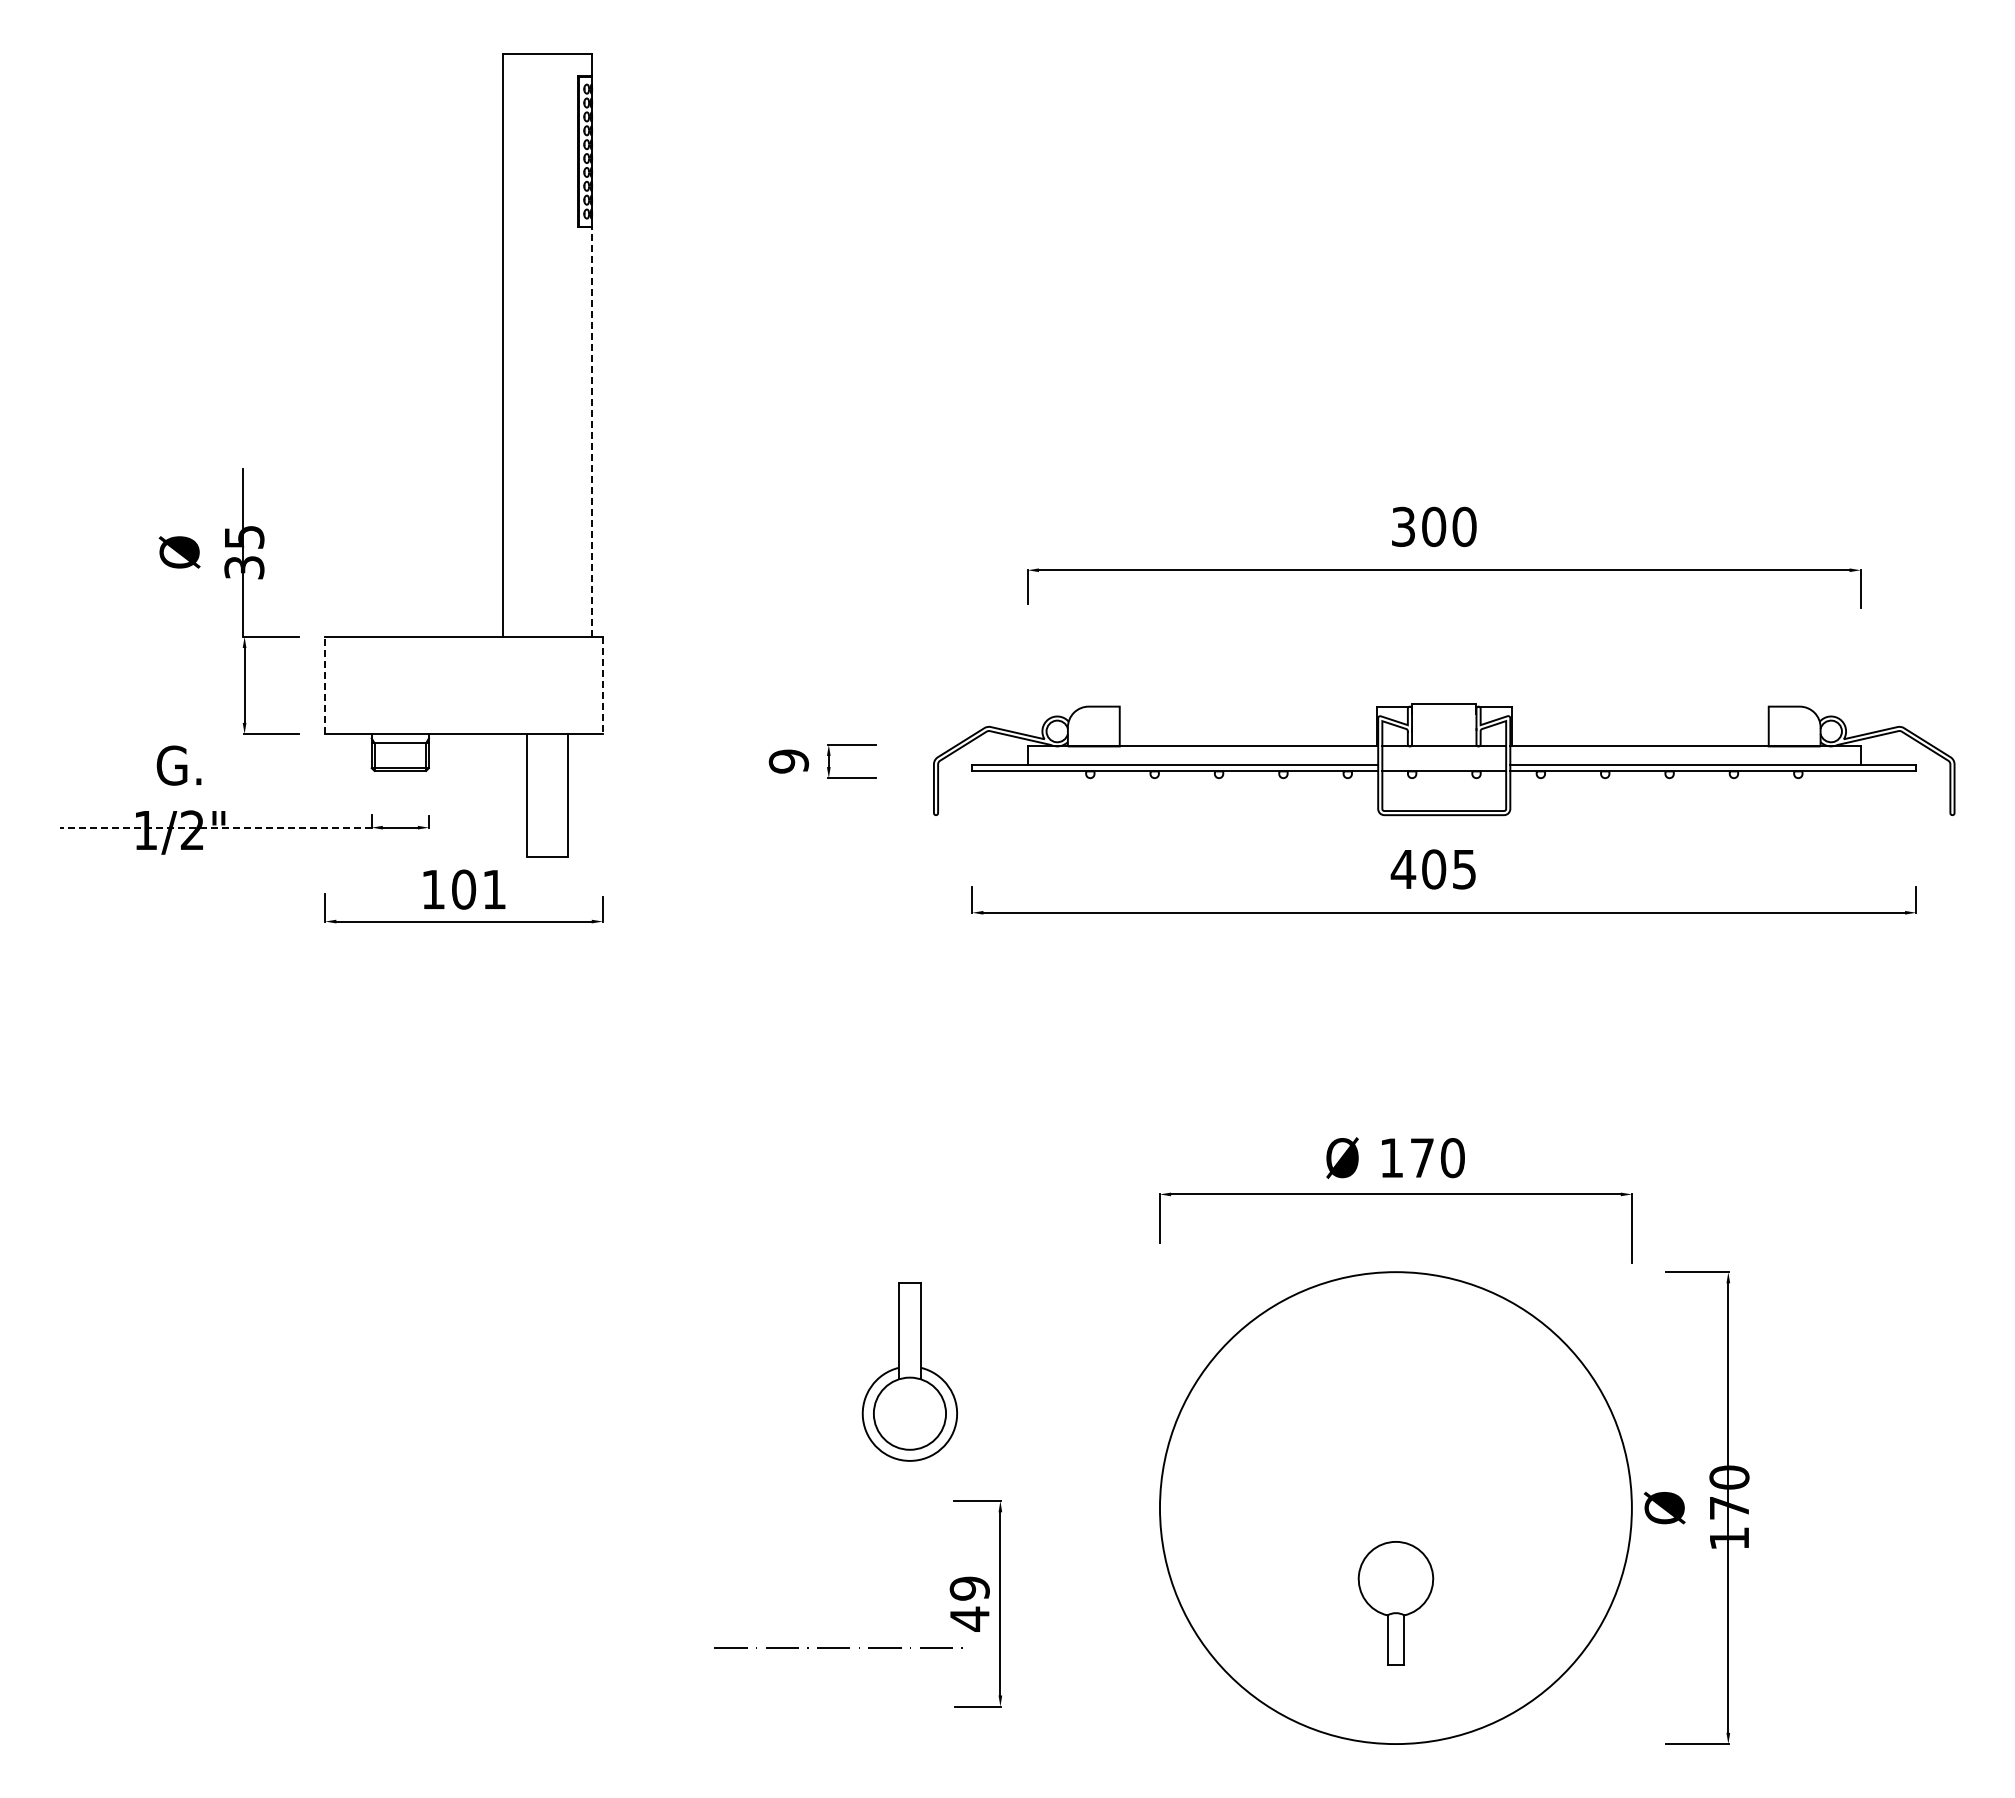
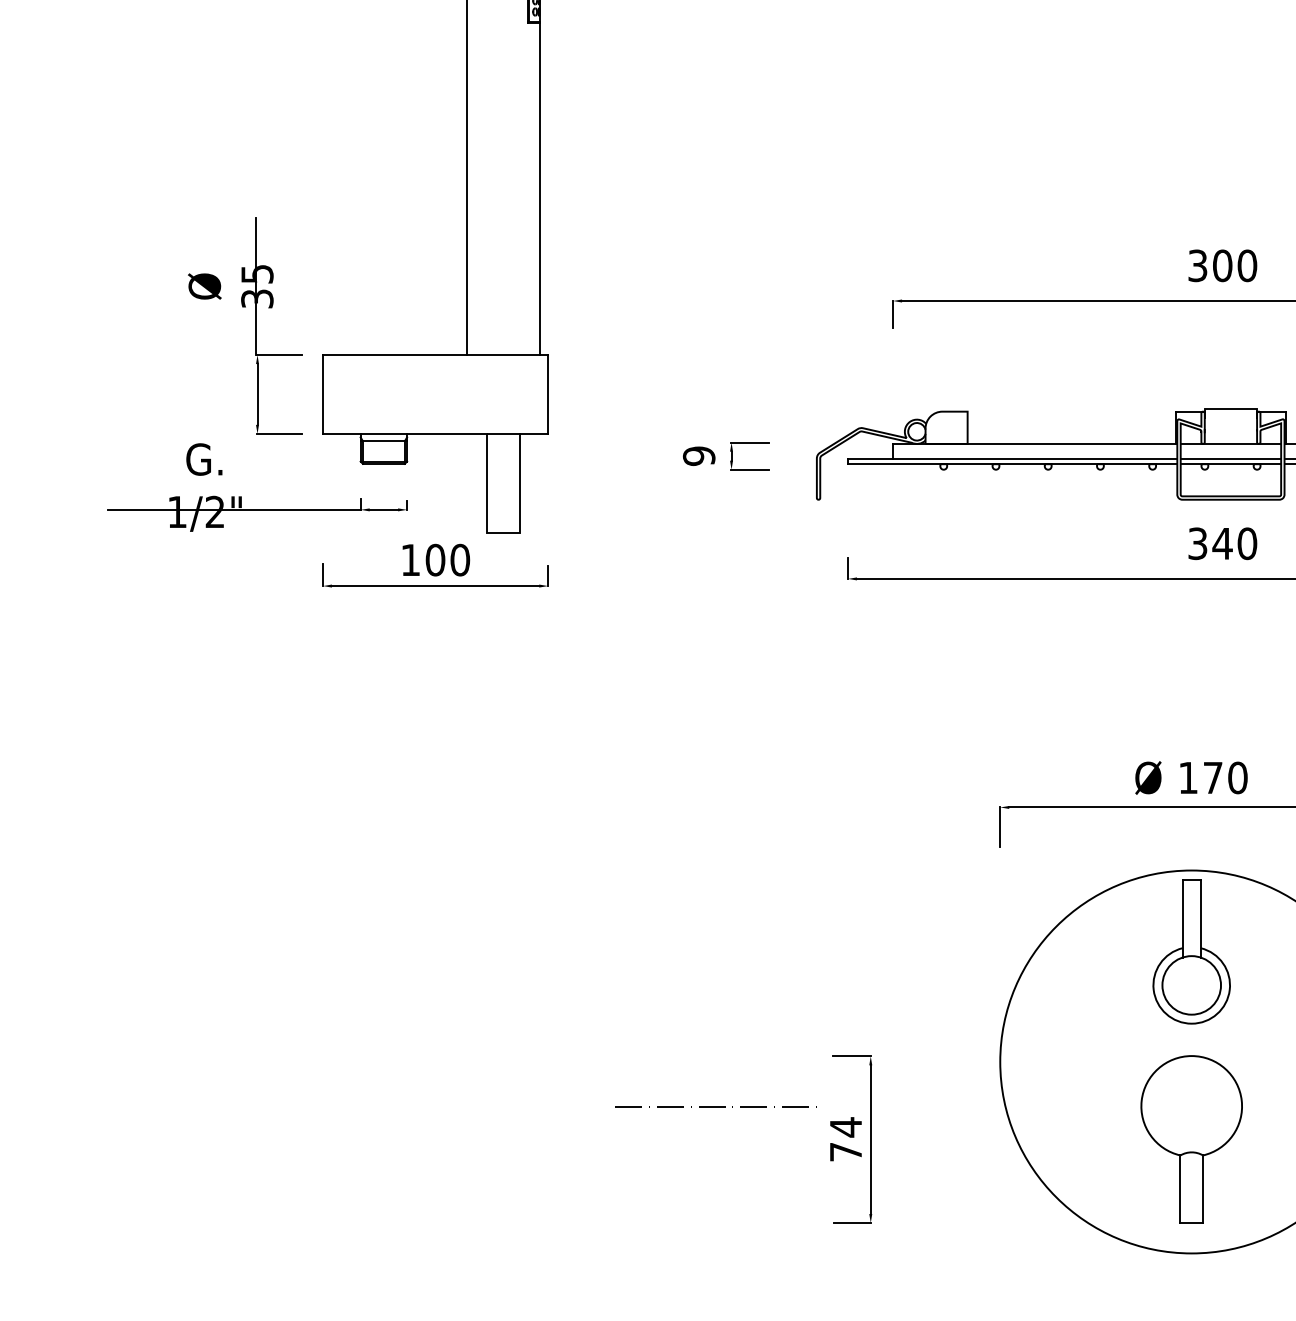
line: (592, 432) -> (539, 189), dashed -> solid
line: (325, 685) -> (323, 394), dashed -> solid
line: (602, 685) -> (547, 394), dashed -> solid
line: (1444, 765) -> (1231, 459), added
line: (216, 827) -> (234, 509), dashed -> solid
text: (1433, 869) -> (1222, 543), 405 -> 340
text: (494, 889) -> (460, 560), 101 -> 100
part: (909, 1371) -> (1191, 951), moved
text: (969, 1603) -> (845, 1139), 49 -> 74
part: (1395, 1603) -> (1191, 1139), size x1.67
line: (838, 1647) -> (715, 1106), moved

